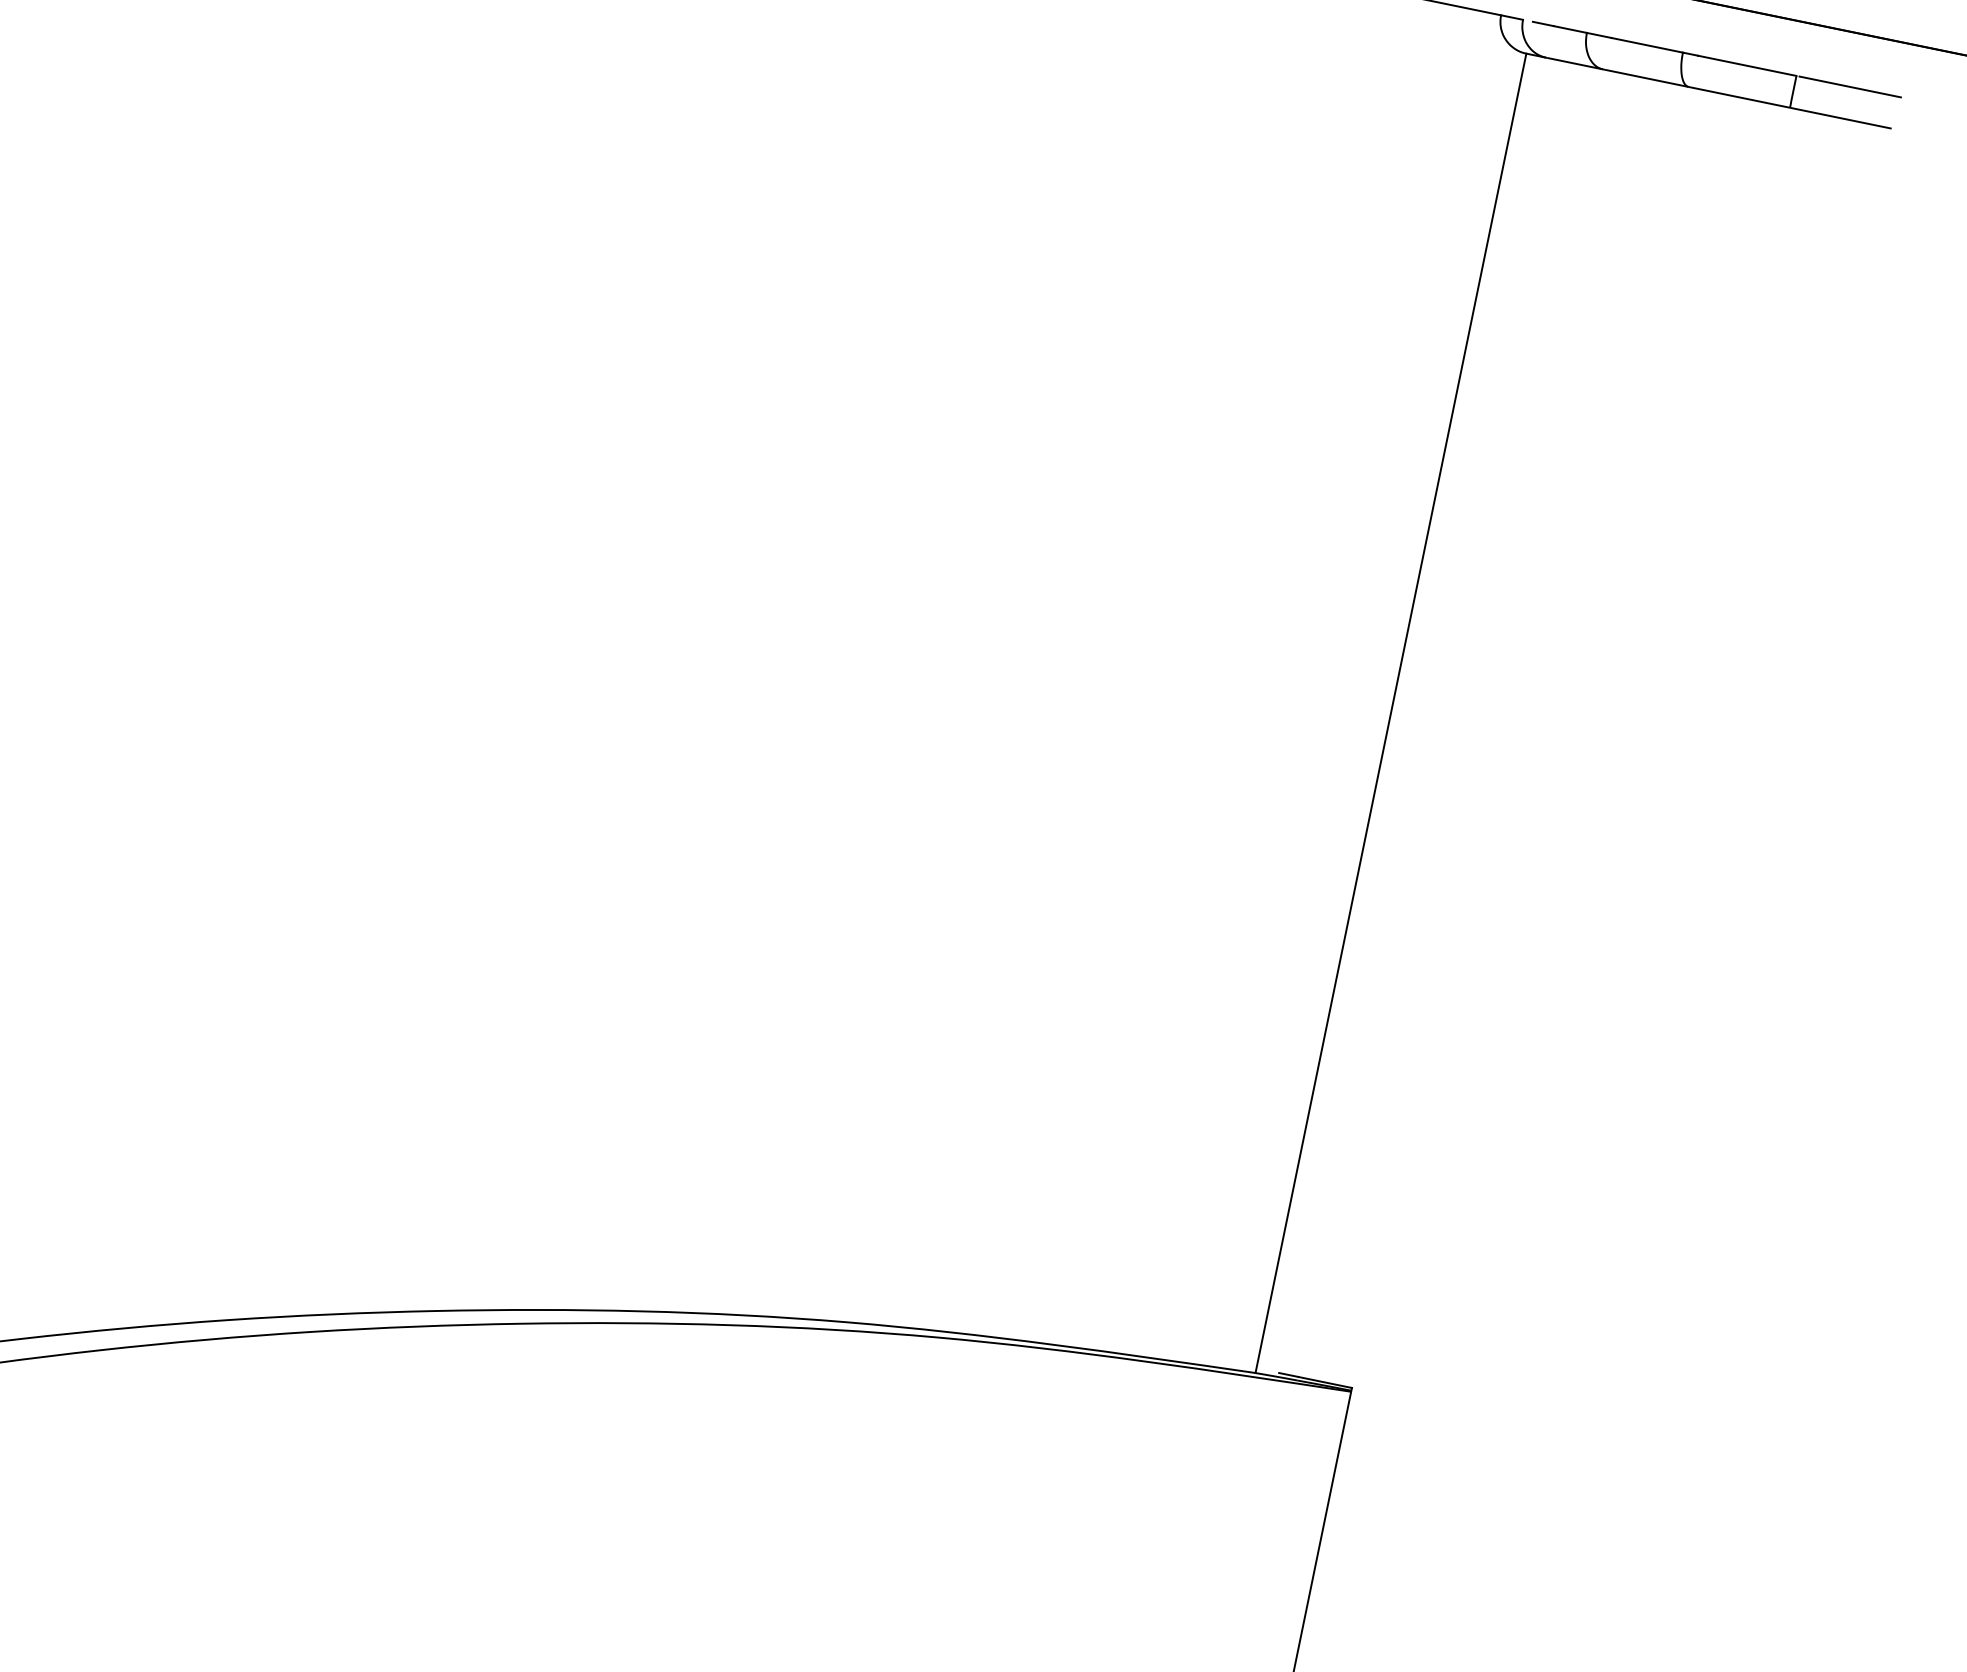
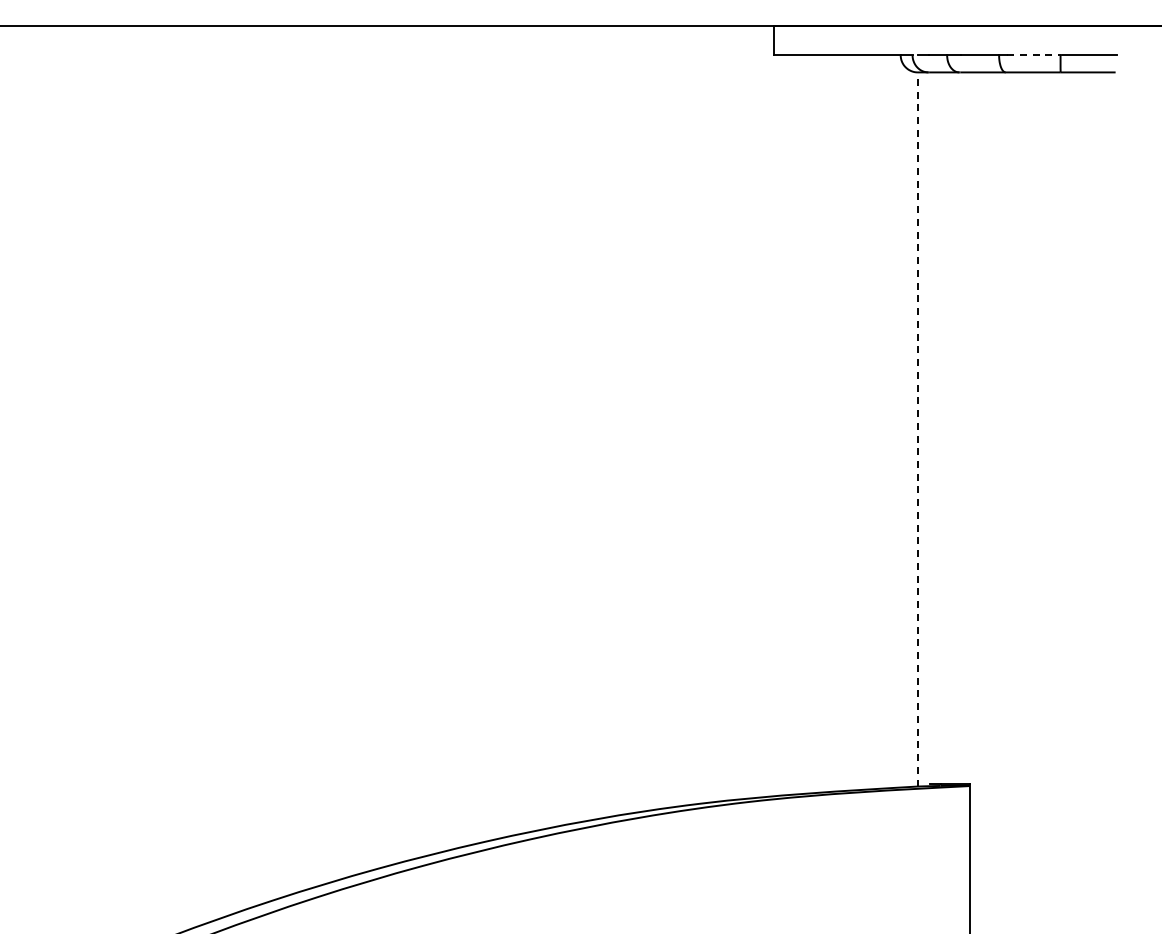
line: (1746, 66) -> (1033, 55), solid -> dashed
line: (1390, 711) -> (917, 428), solid -> dashed

